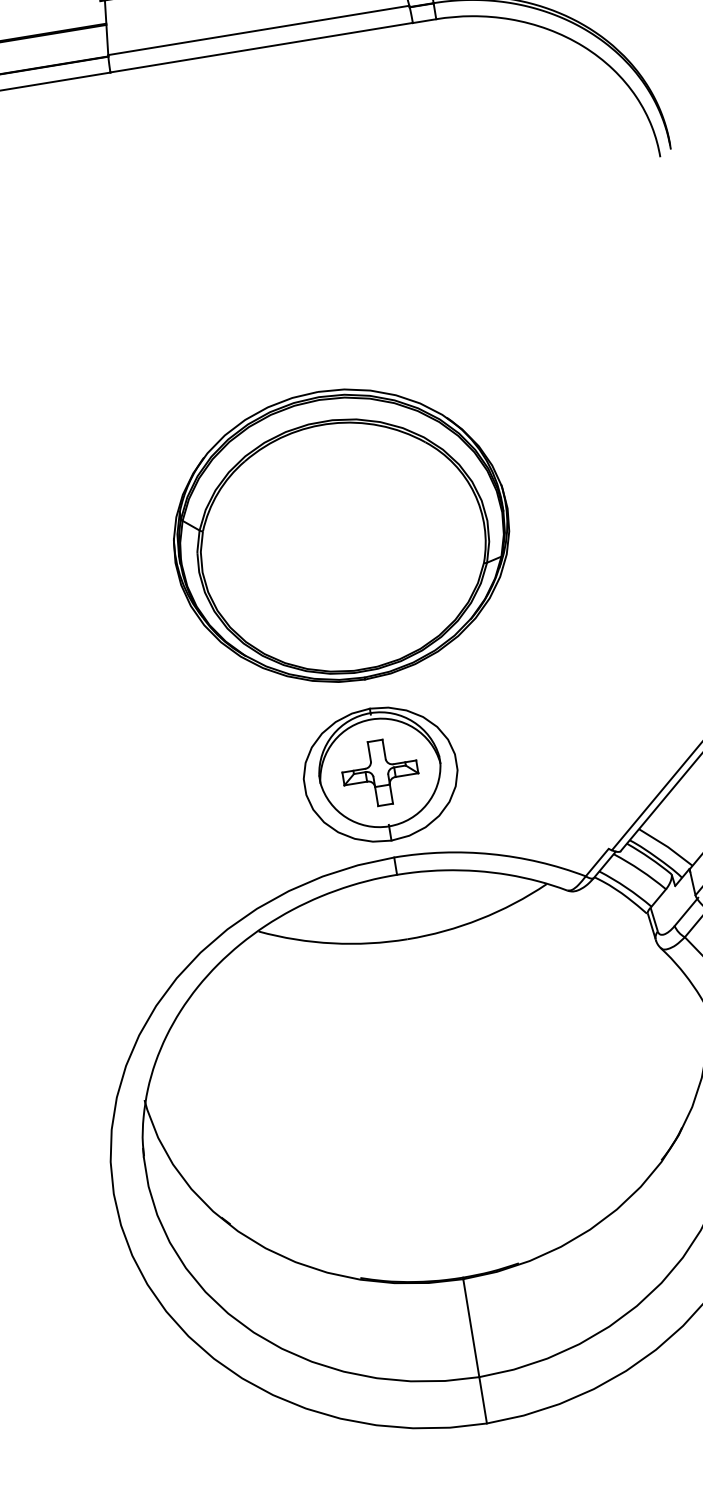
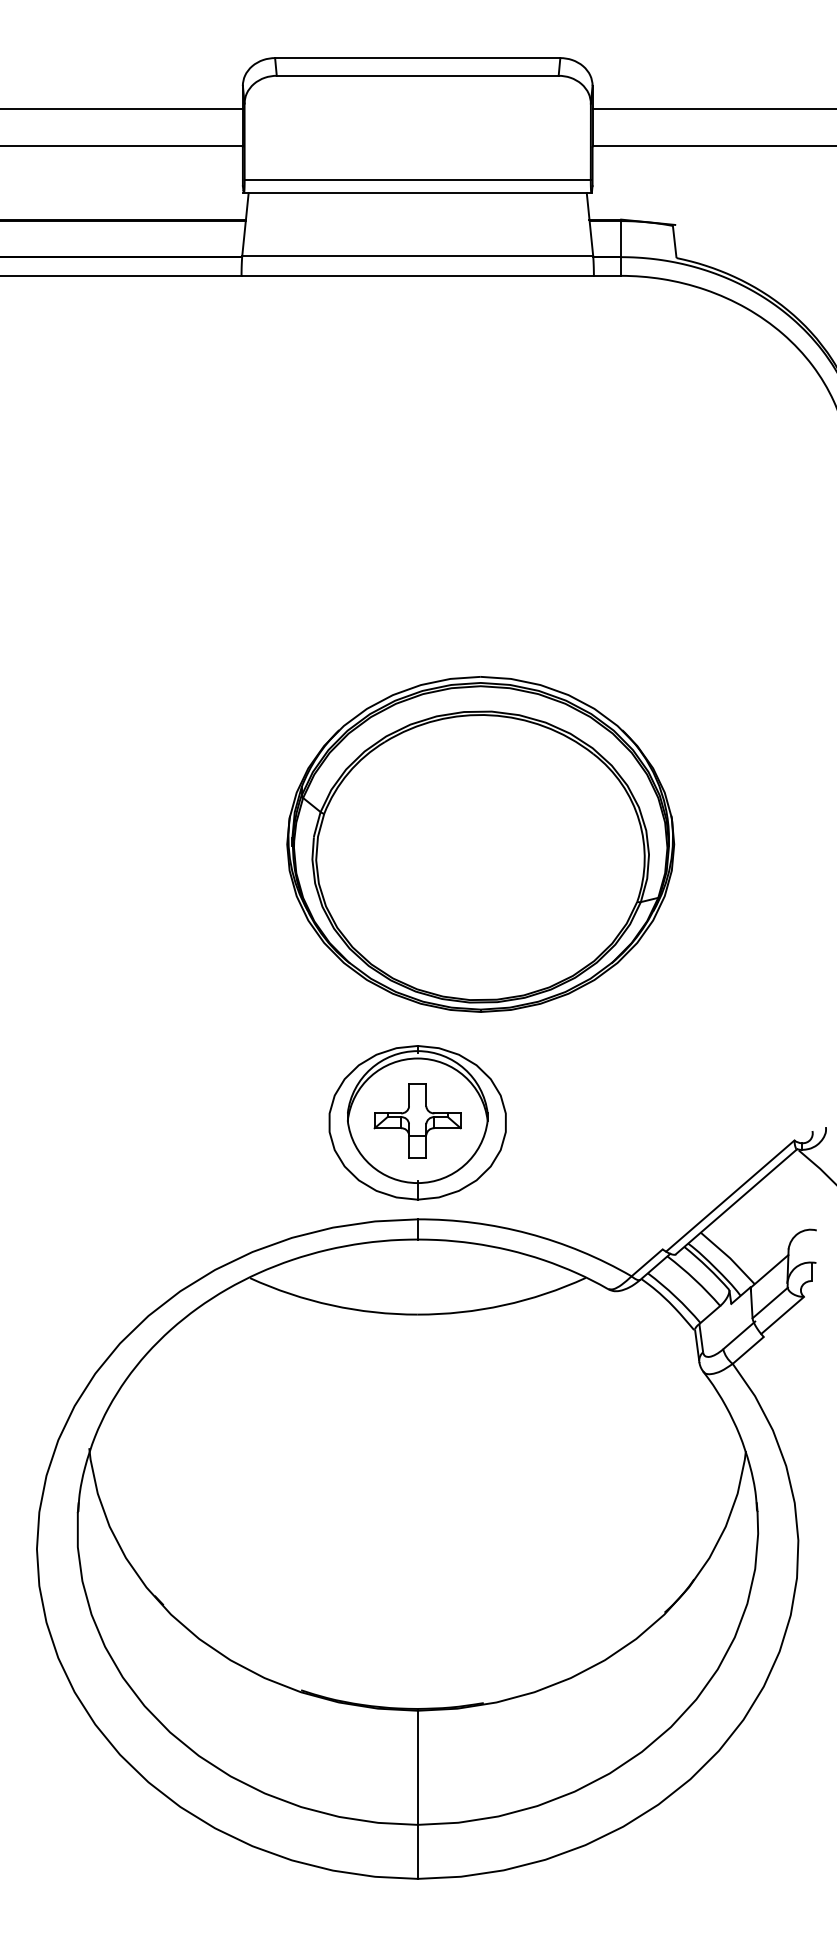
part: (341, 535) -> (480, 844), moved

